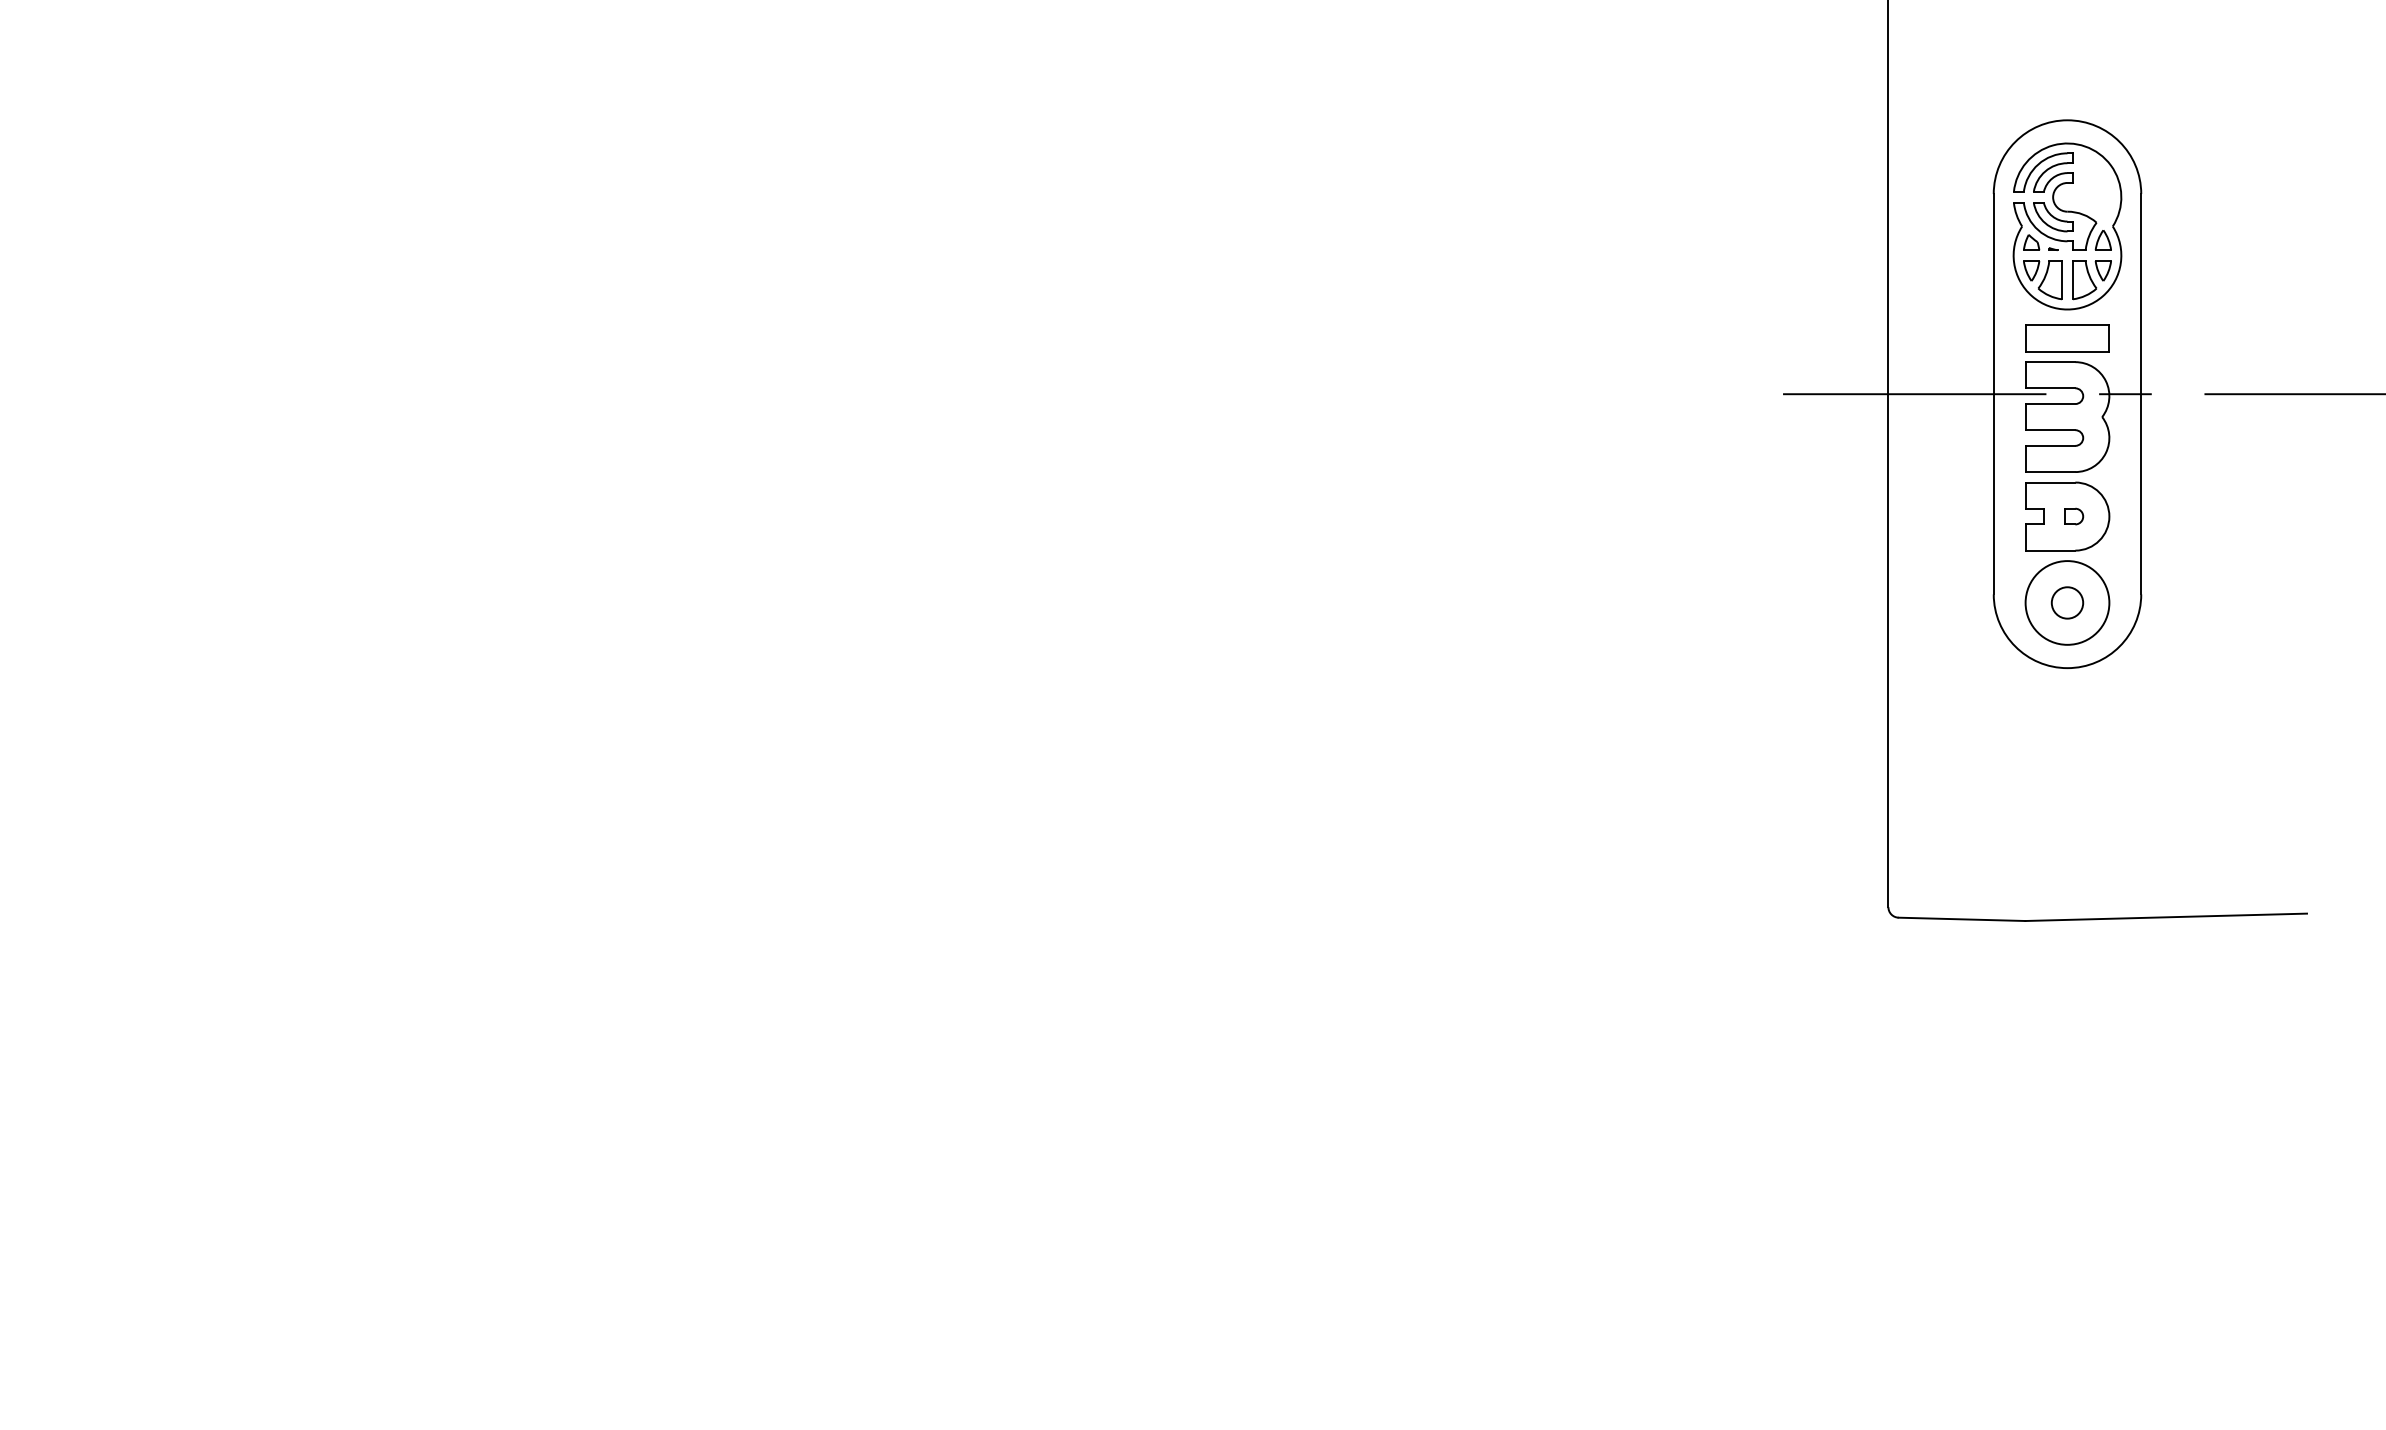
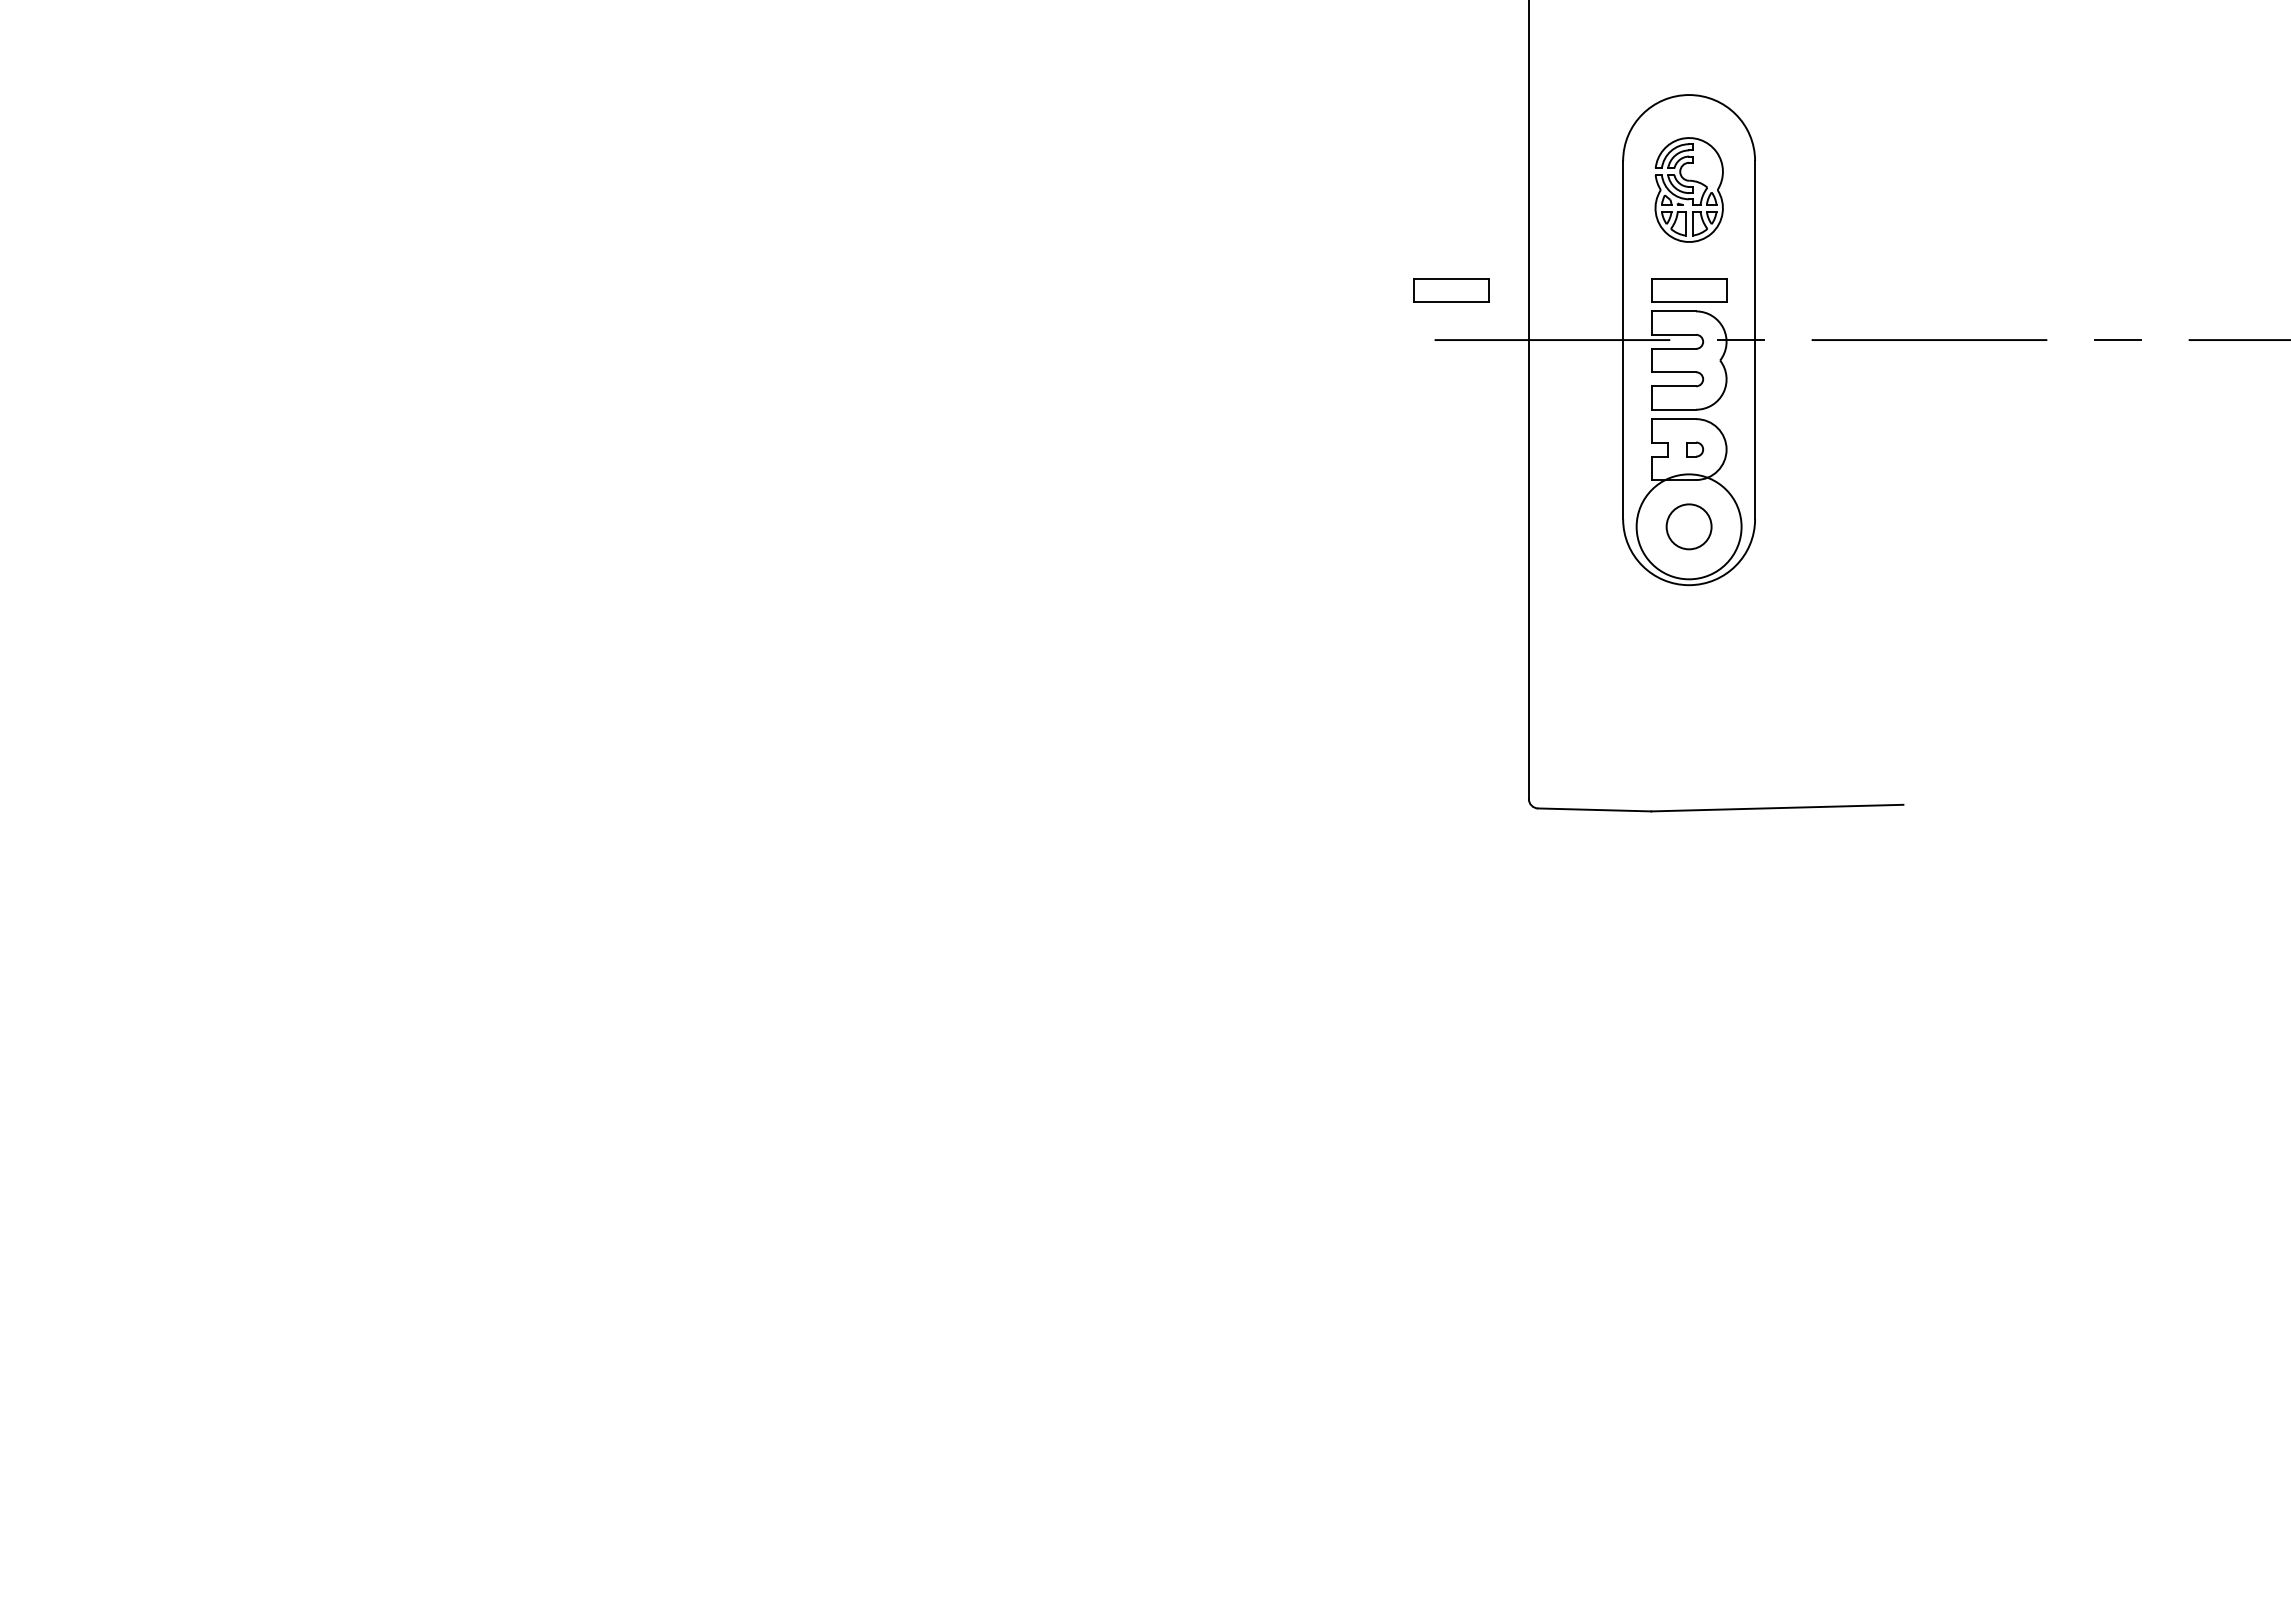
part: (2067, 225) -> (1689, 189), size x0.7
part: (1801, 338) -> (1451, 290), added
circle: (2066, 602) -> (1688, 526), size x1.4
circle: (2067, 602) -> (1689, 526), size x1.6

